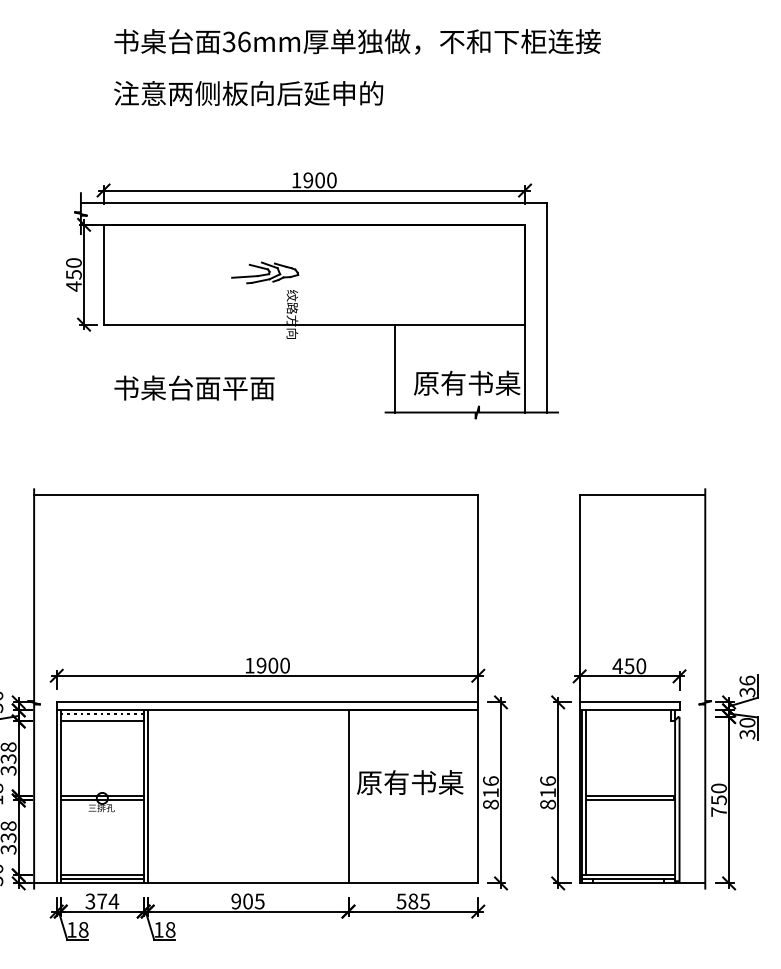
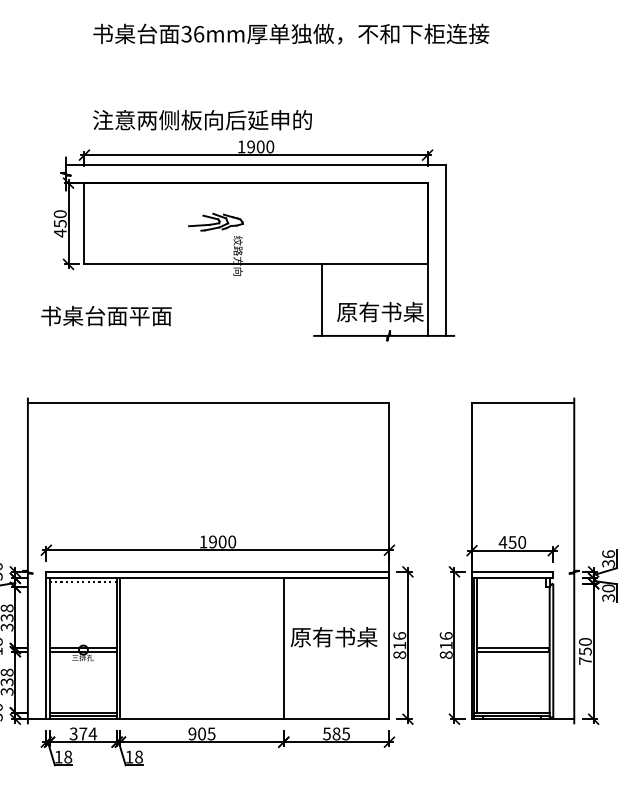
text: (248, 93) -> (202, 120), moved
text: (194, 387) -> (106, 315), moved
line: (102, 721) -> (83, 587), removed

